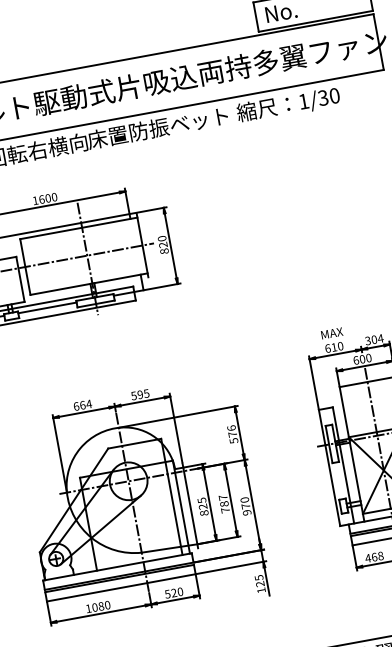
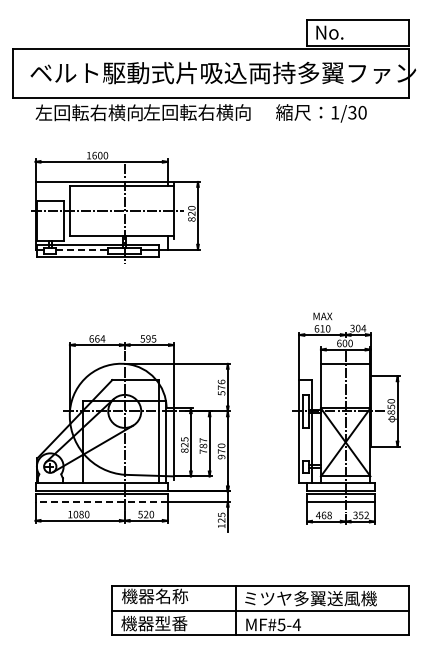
text: (157, 128) -> (205, 112), 床置防振ベット -> 左回転右横向
line: (47, 307) -> (82, 249), solid -> dashed
line: (121, 587) -> (101, 501), solid -> dashed

